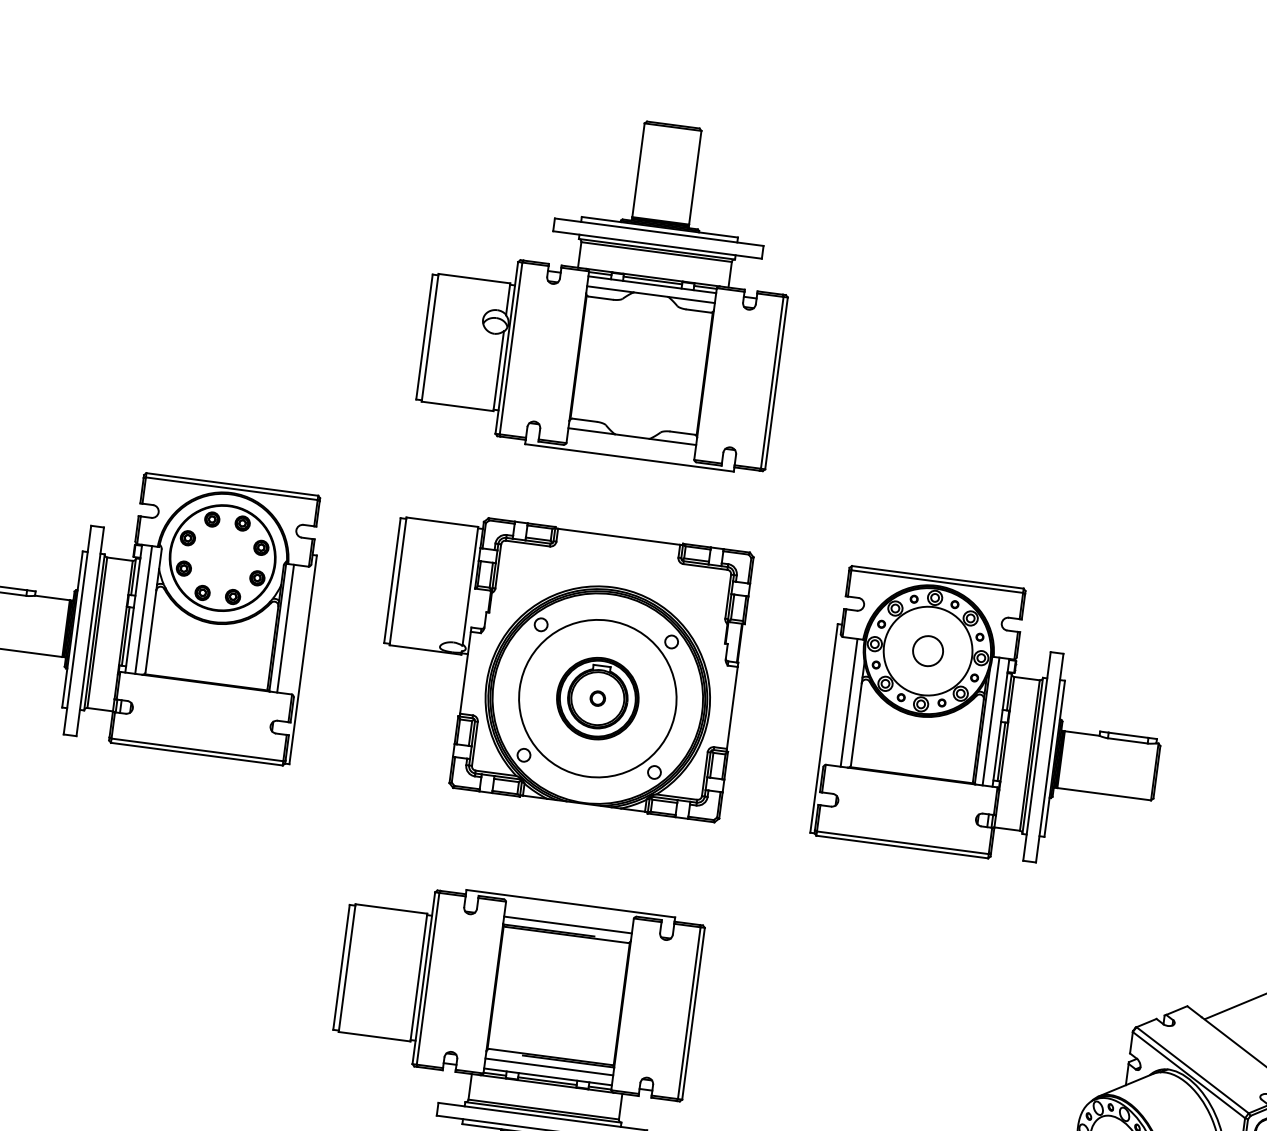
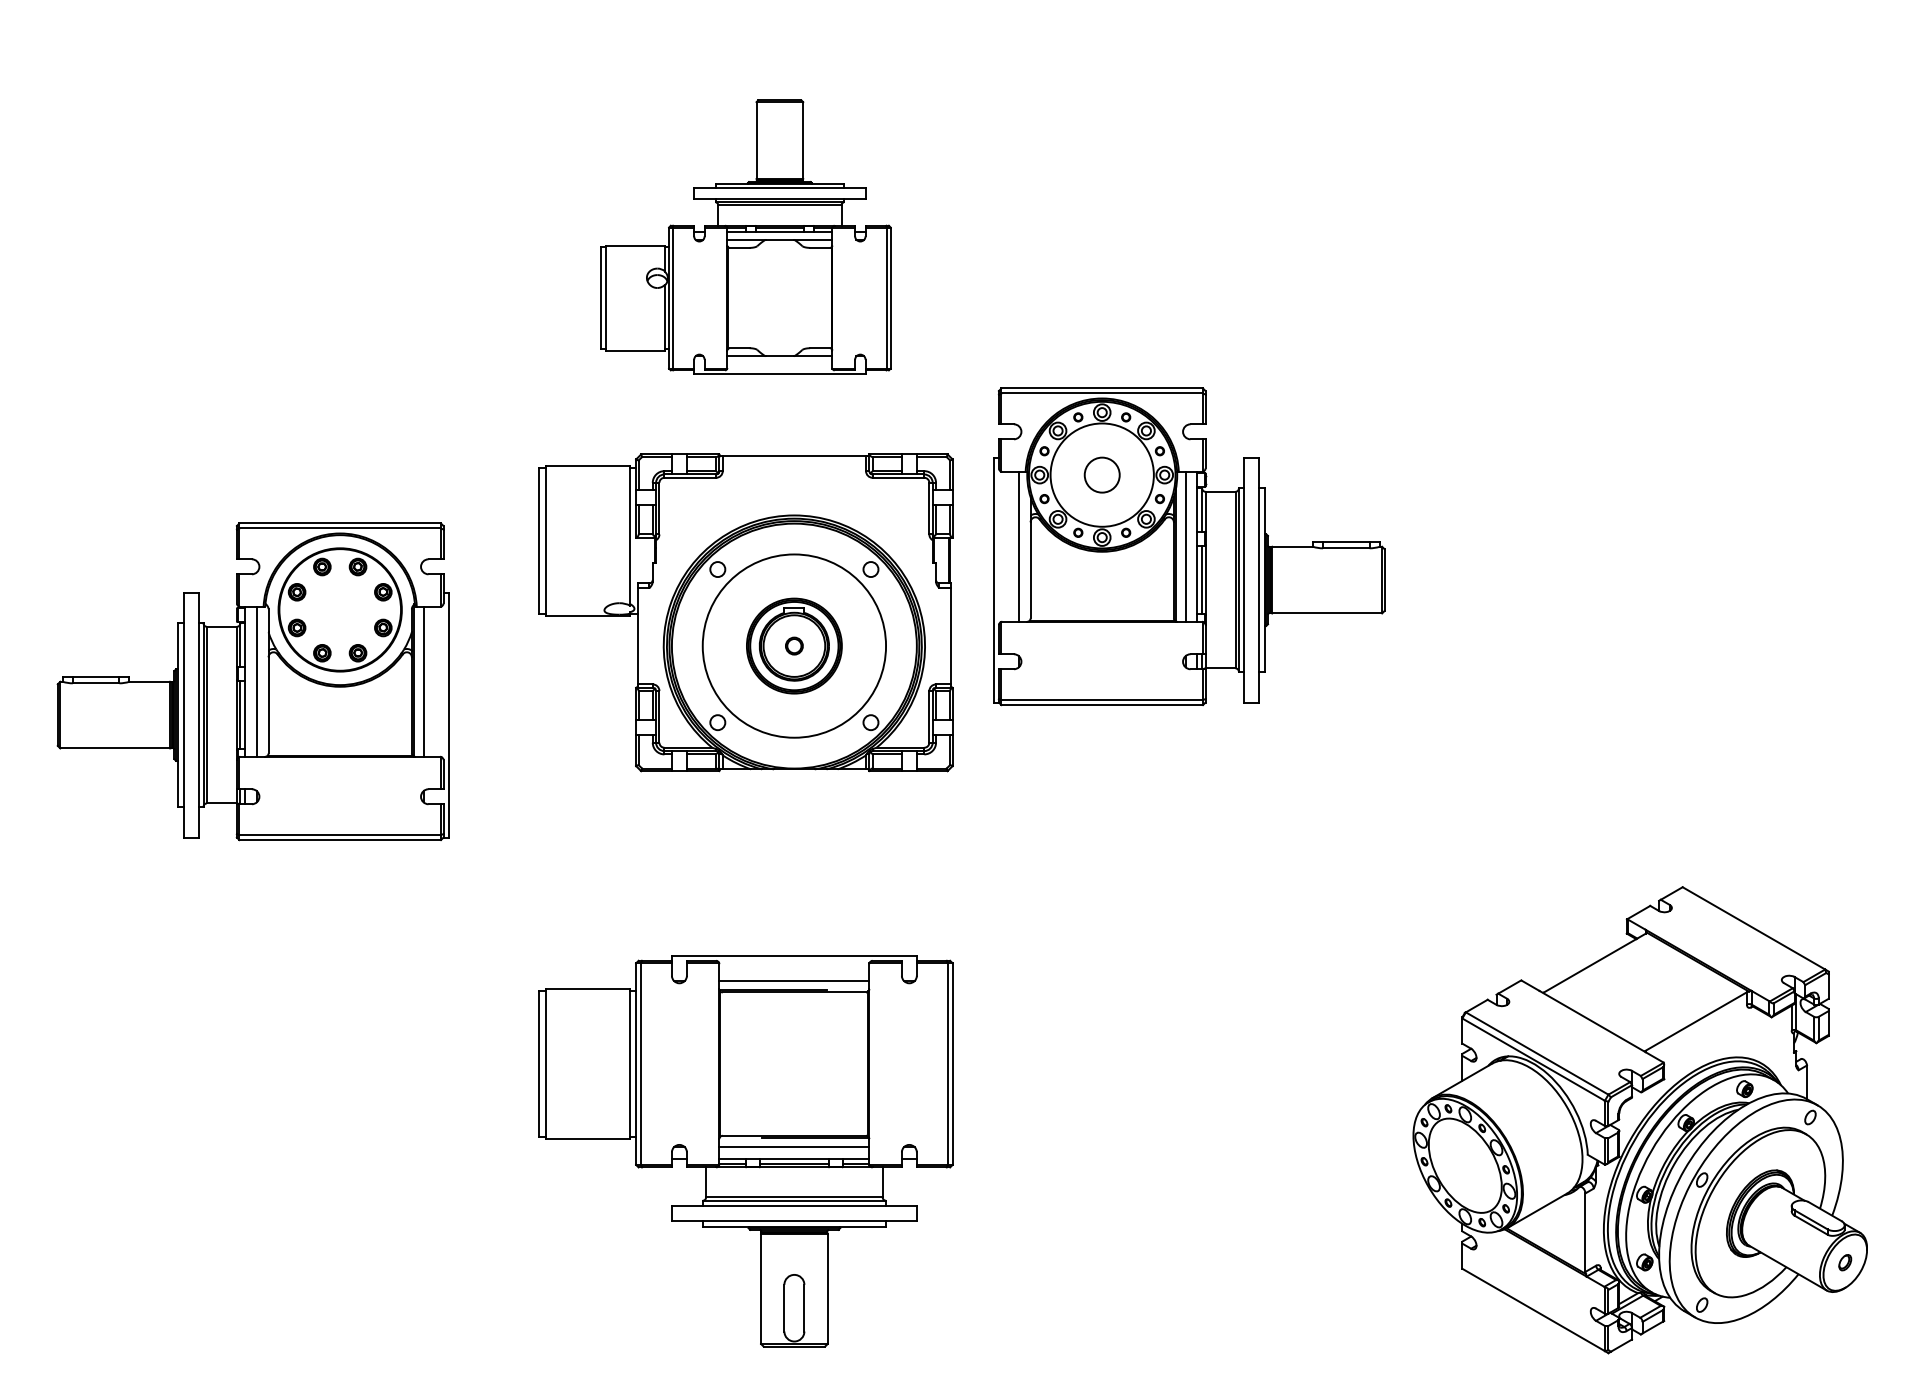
part: (609, 285) -> (745, 236), size x0.7
part: (559, 664) -> (745, 612), moved
part: (994, 721) -> (1189, 546), moved

